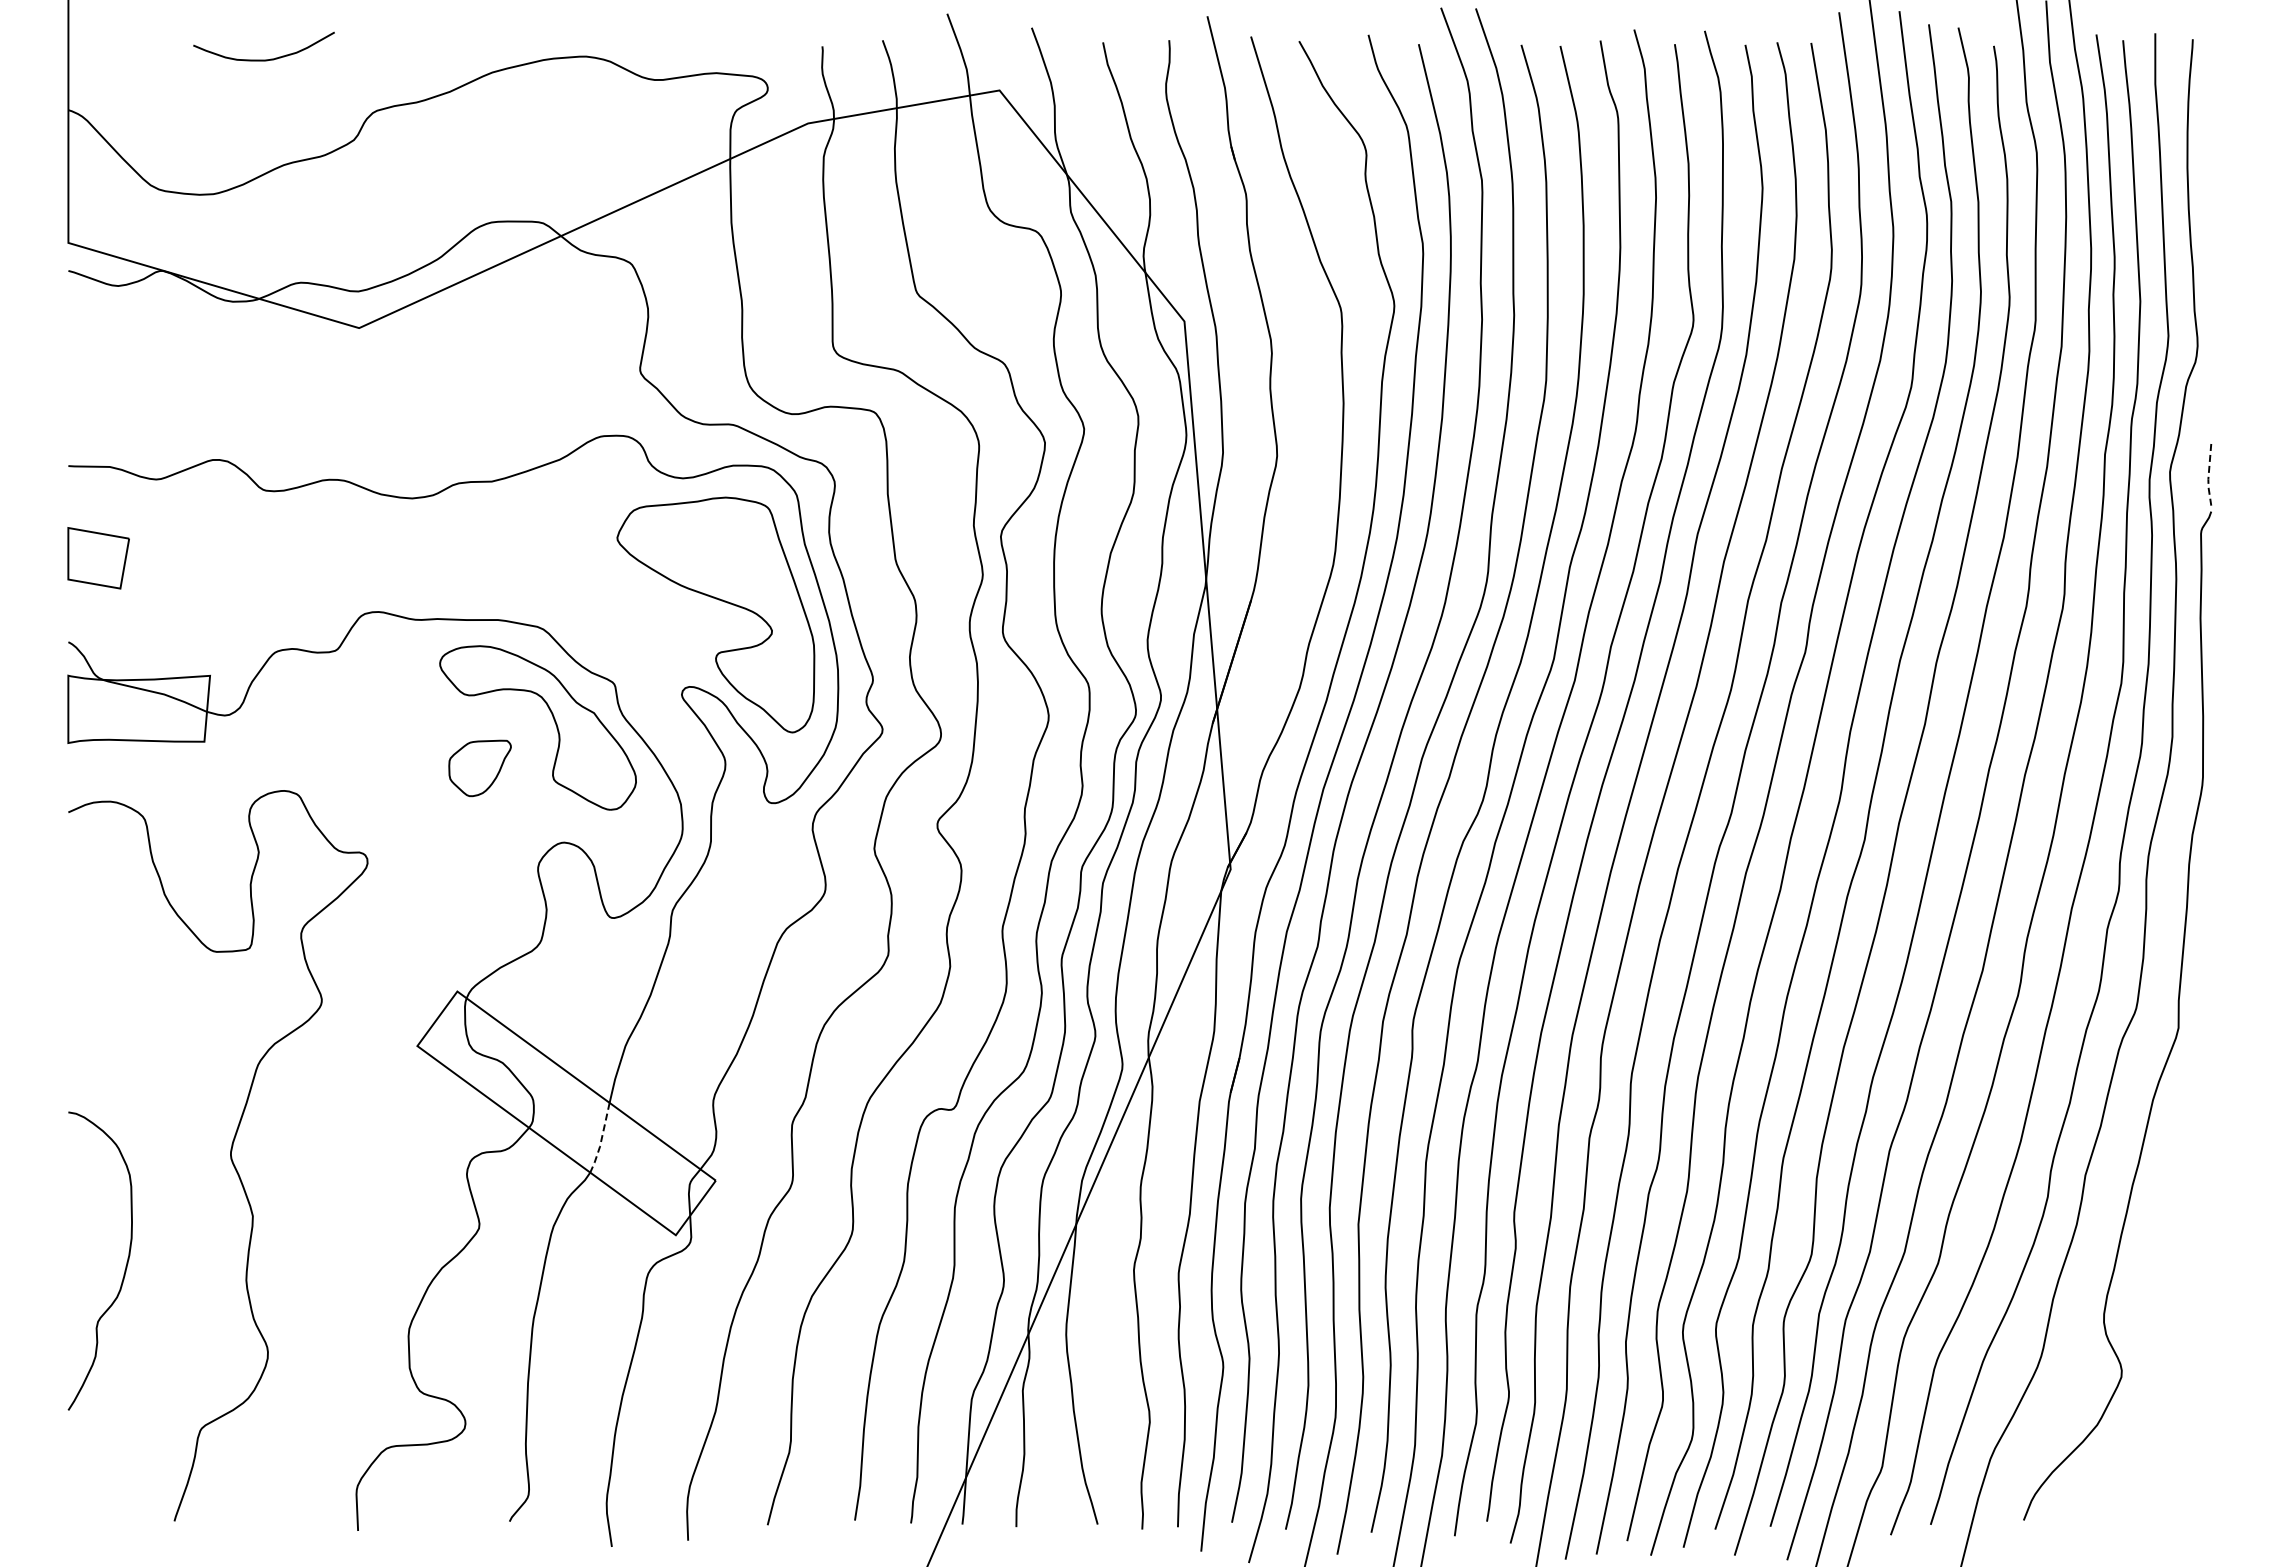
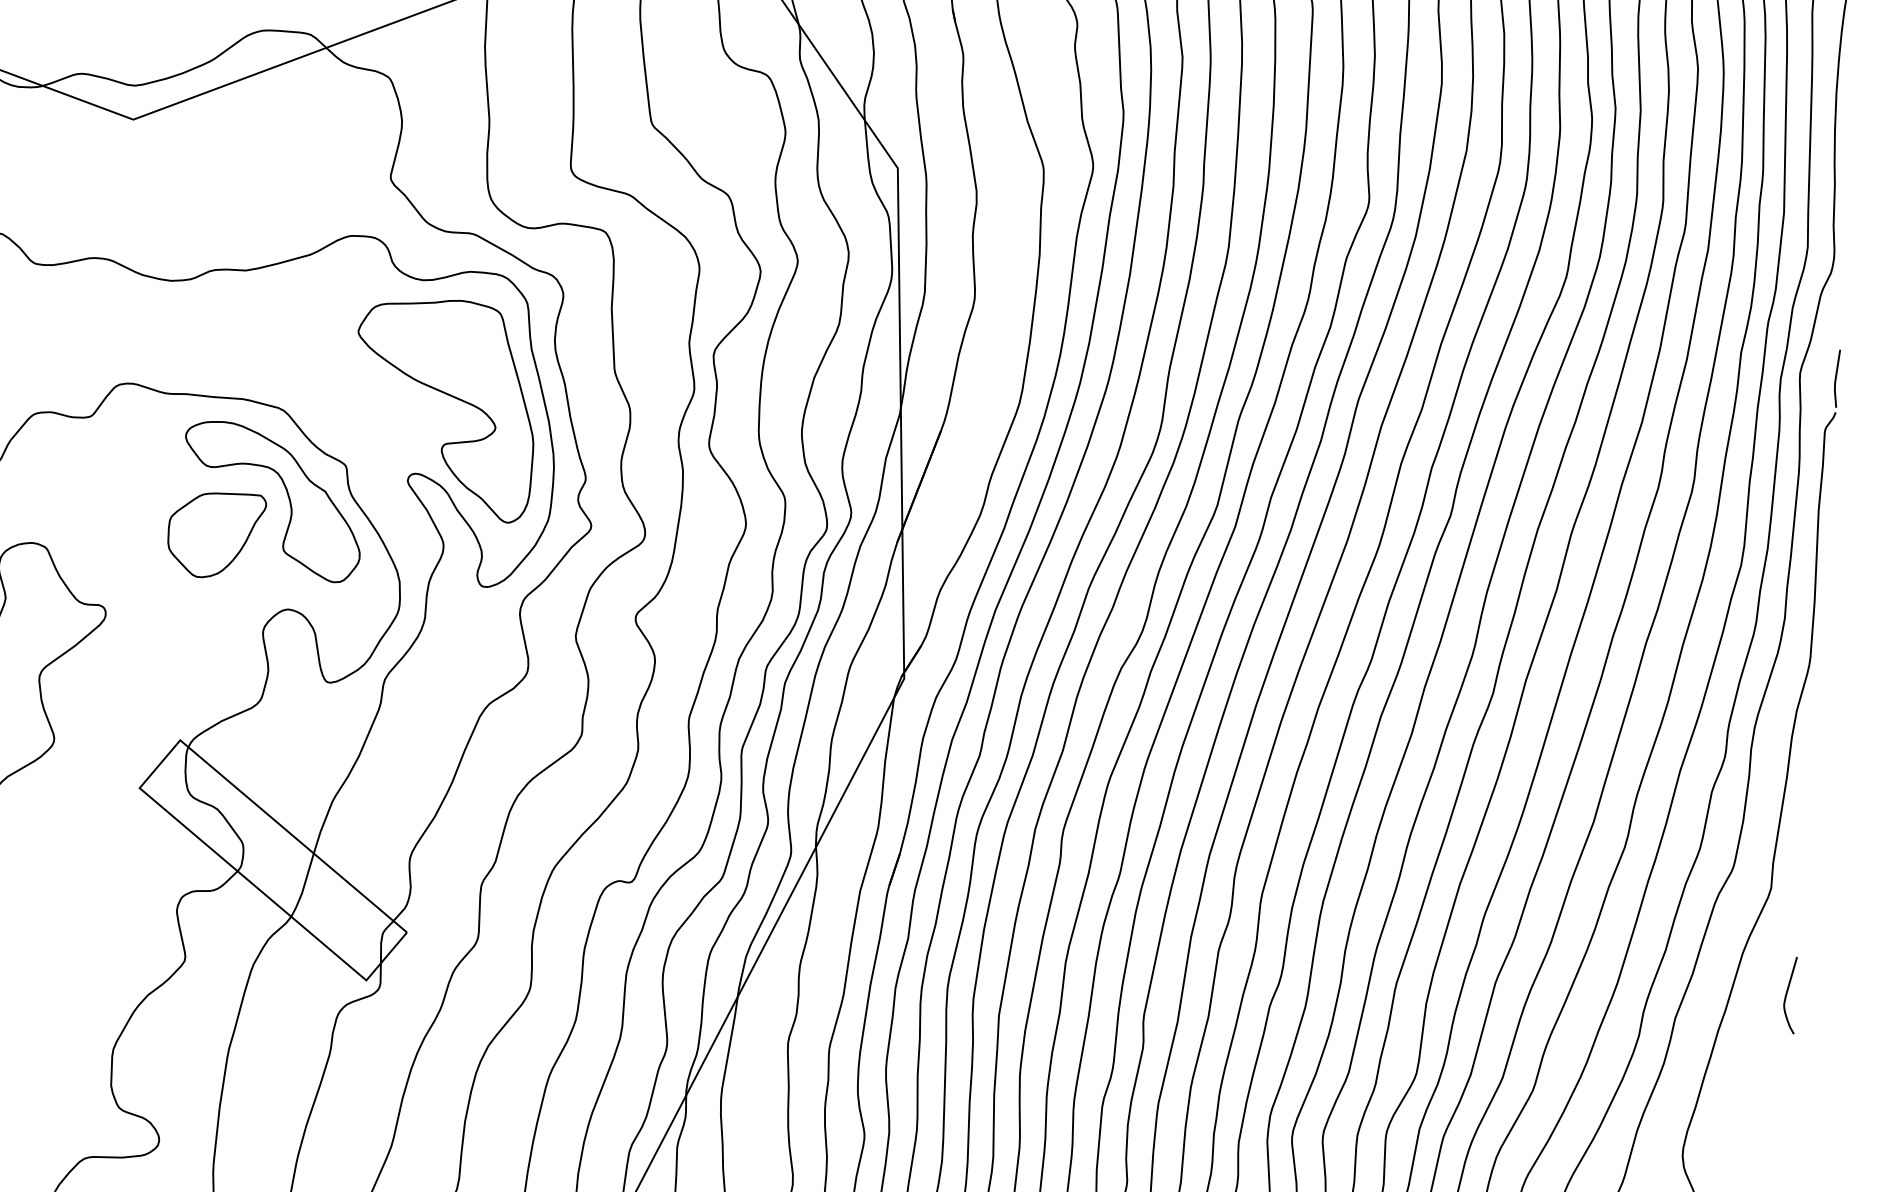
line: (2208, 477) -> (1835, 380), dashed -> solid
part: (479, 768) -> (215, 535), size x1.67
line: (601, 1139) -> (303, 886), dashed -> solid
curve: (2204, 1139) -> (1787, 993), added

